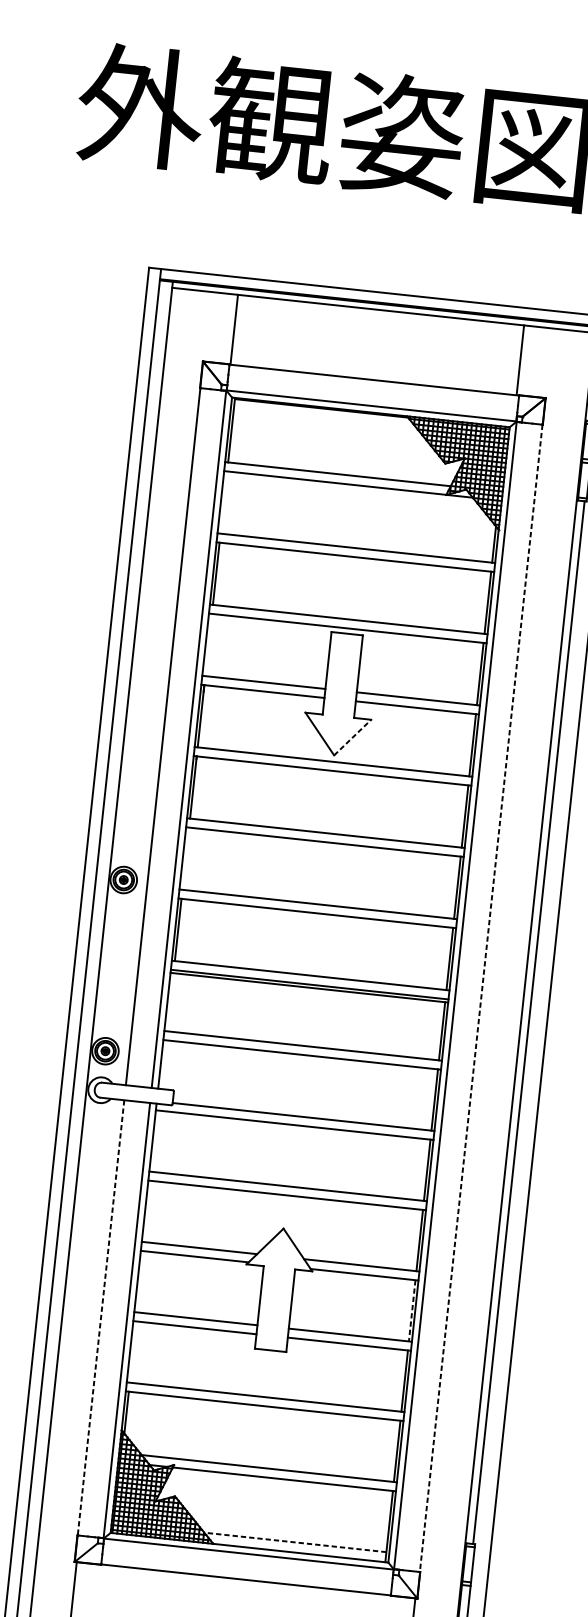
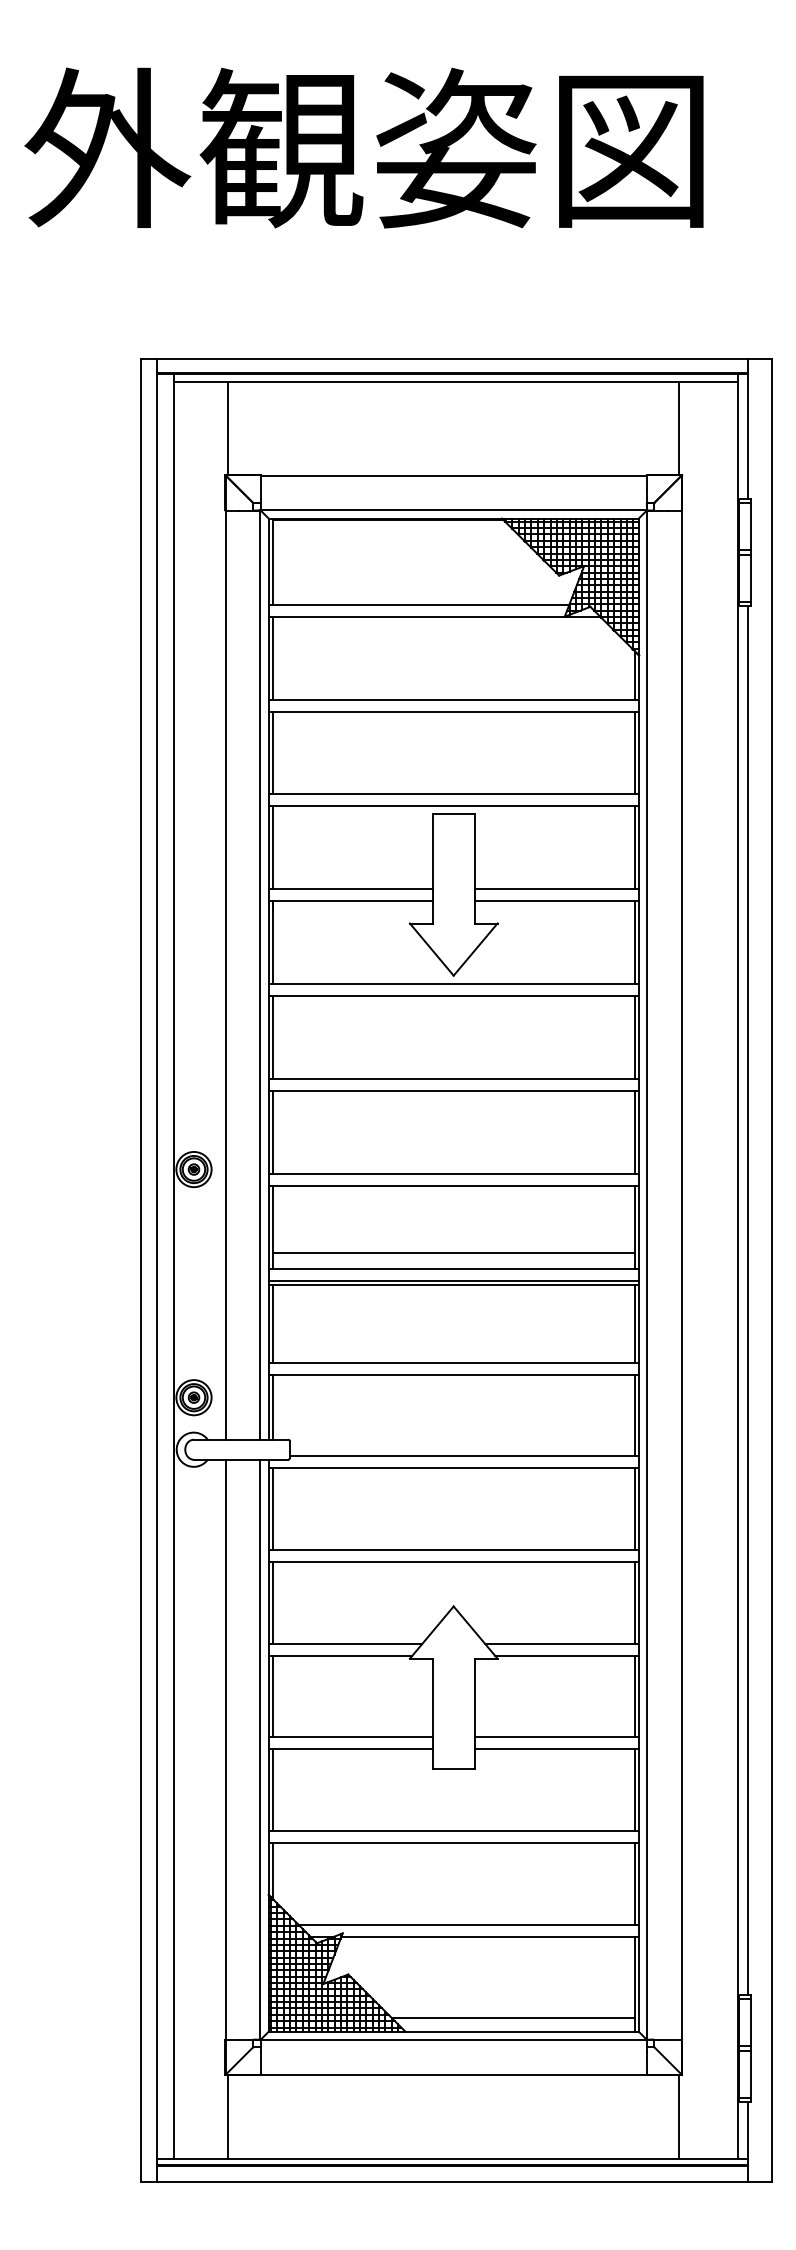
line: (234, 329) -> (228, 428), moved
line: (520, 360) -> (679, 428), moved
line: (223, 502) -> (272, 657), added
line: (208, 644) -> (272, 847), added
line: (352, 737) -> (475, 949), dashed -> solid
line: (185, 858) -> (272, 1132), added
line: (311, 963) -> (453, 1253), added
line: (481, 998) -> (681, 1275), dashed -> solid
line: (170, 1001) -> (272, 1323), added
line: (163, 1064) -> (272, 1406), added
line: (155, 1141) -> (272, 1509), added
line: (147, 1211) -> (272, 1602), added
line: (140, 1281) -> (272, 1696), added
line: (412, 1310) -> (634, 1696), dashed -> solid
line: (100, 1318) -> (225, 1750), dashed -> solid
line: (132, 1352) -> (272, 1790), added
line: (294, 1542) -> (512, 2018), dashed -> solid

